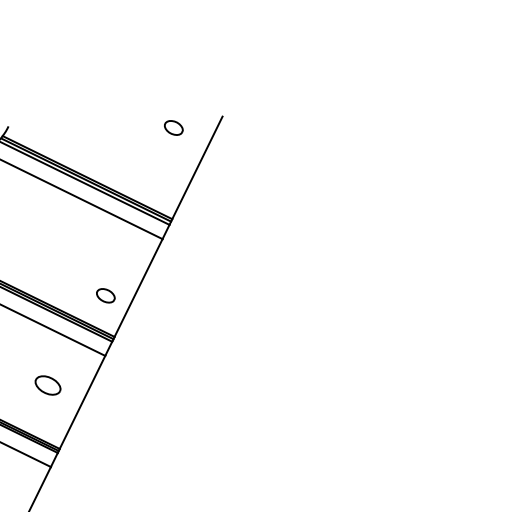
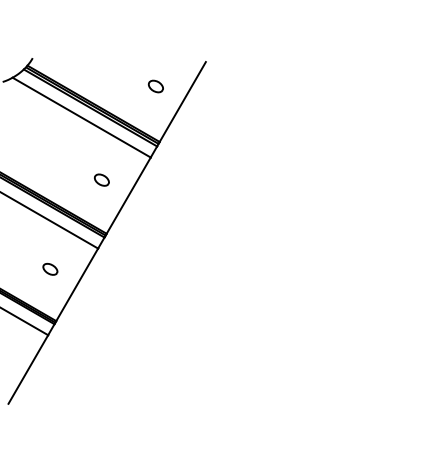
part: (173, 127) -> (155, 86), moved
part: (105, 295) -> (101, 179), moved
part: (48, 385) -> (50, 269), size x0.71

